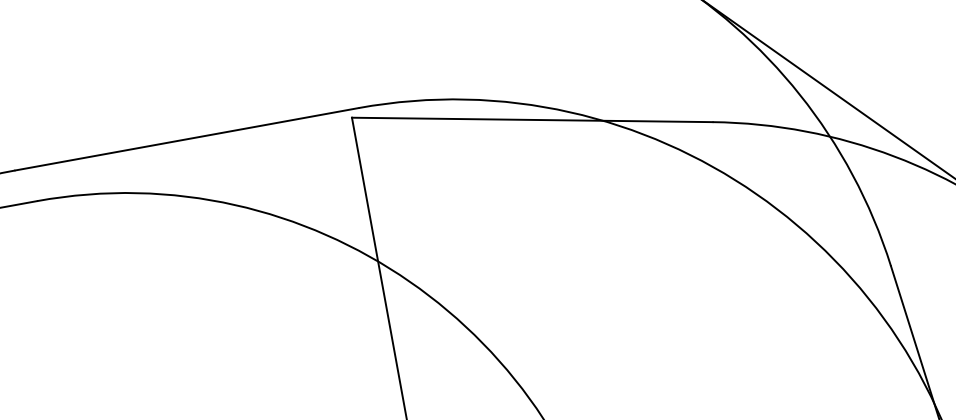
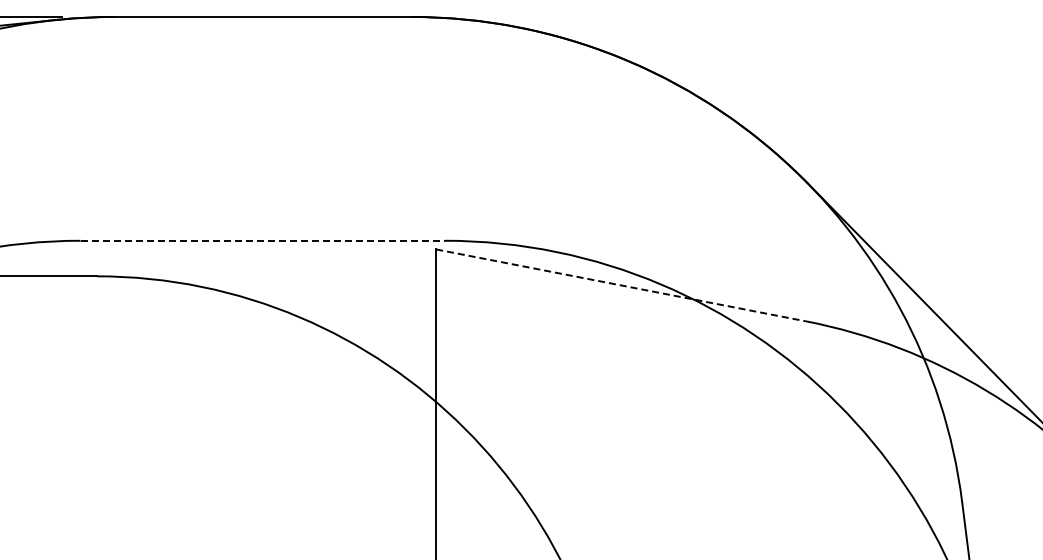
line: (532, 119) -> (621, 285), solid -> dashed
line: (187, 138) -> (263, 240), solid -> dashed

